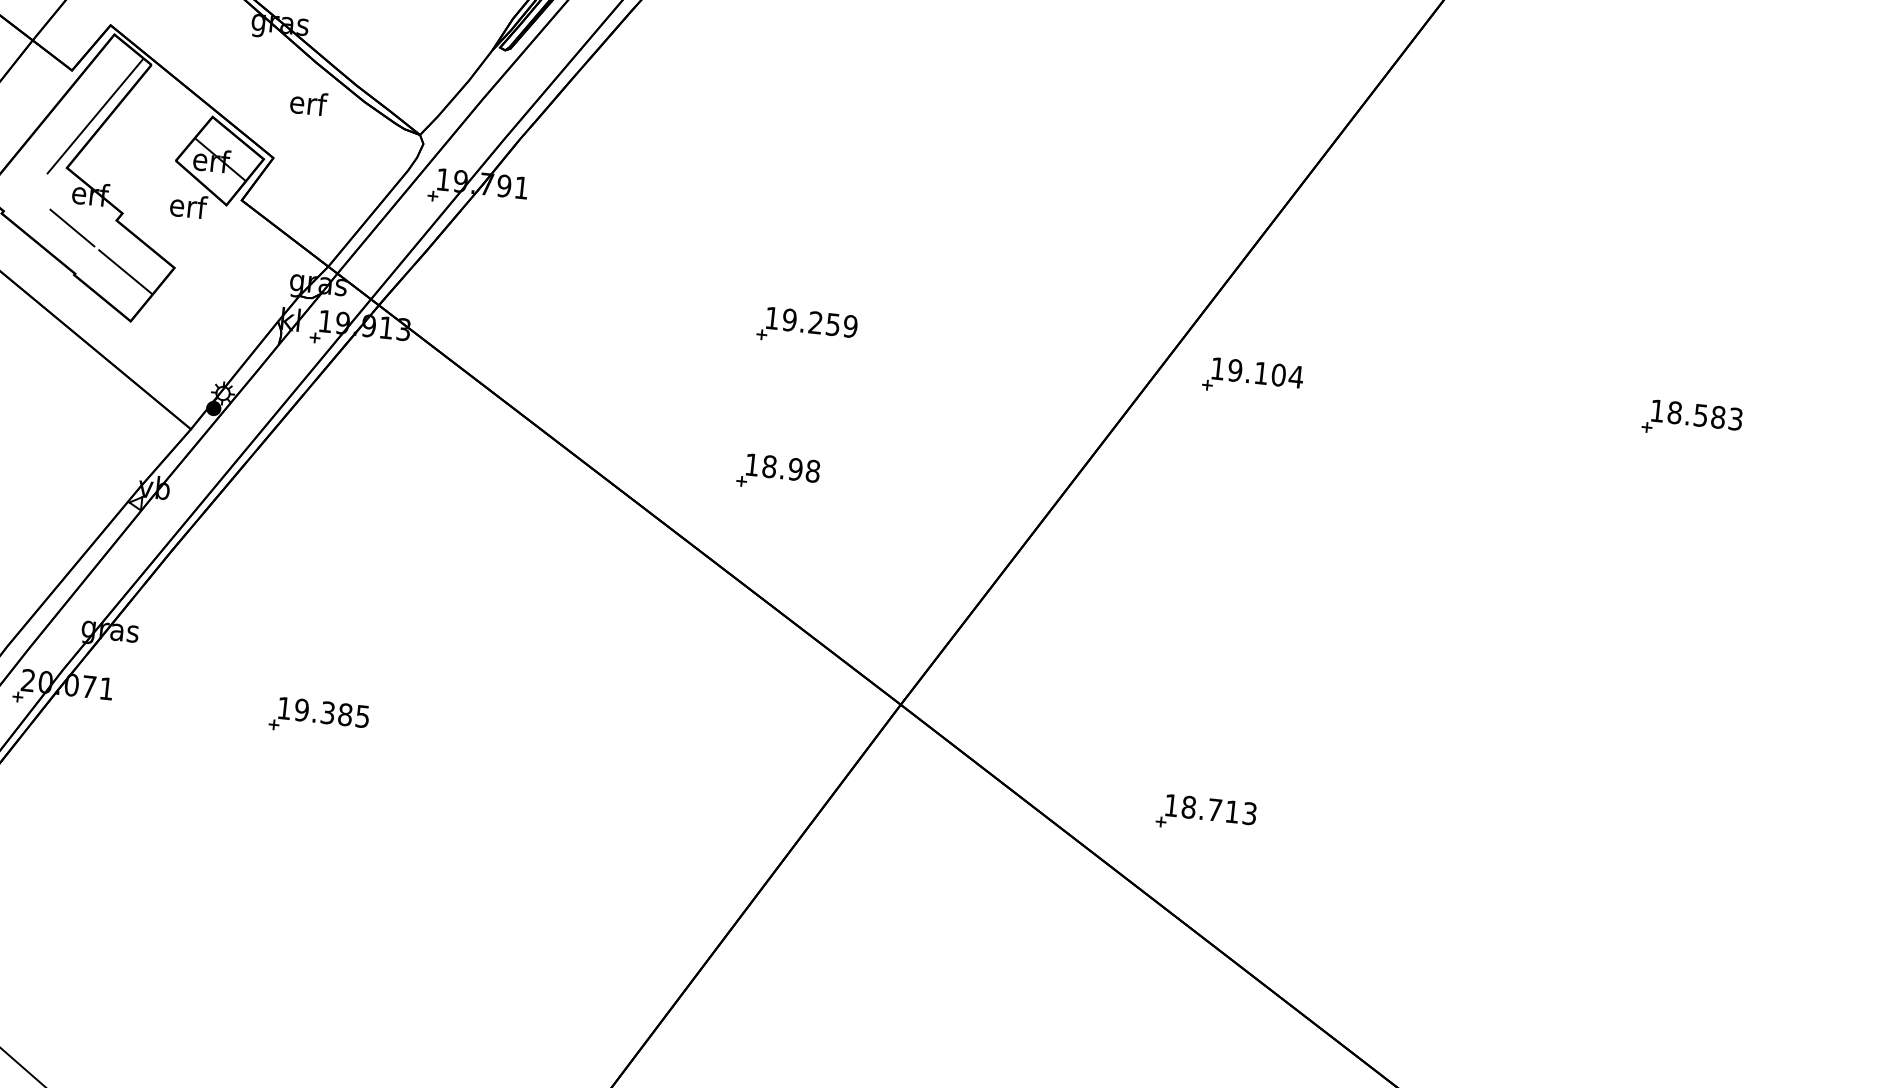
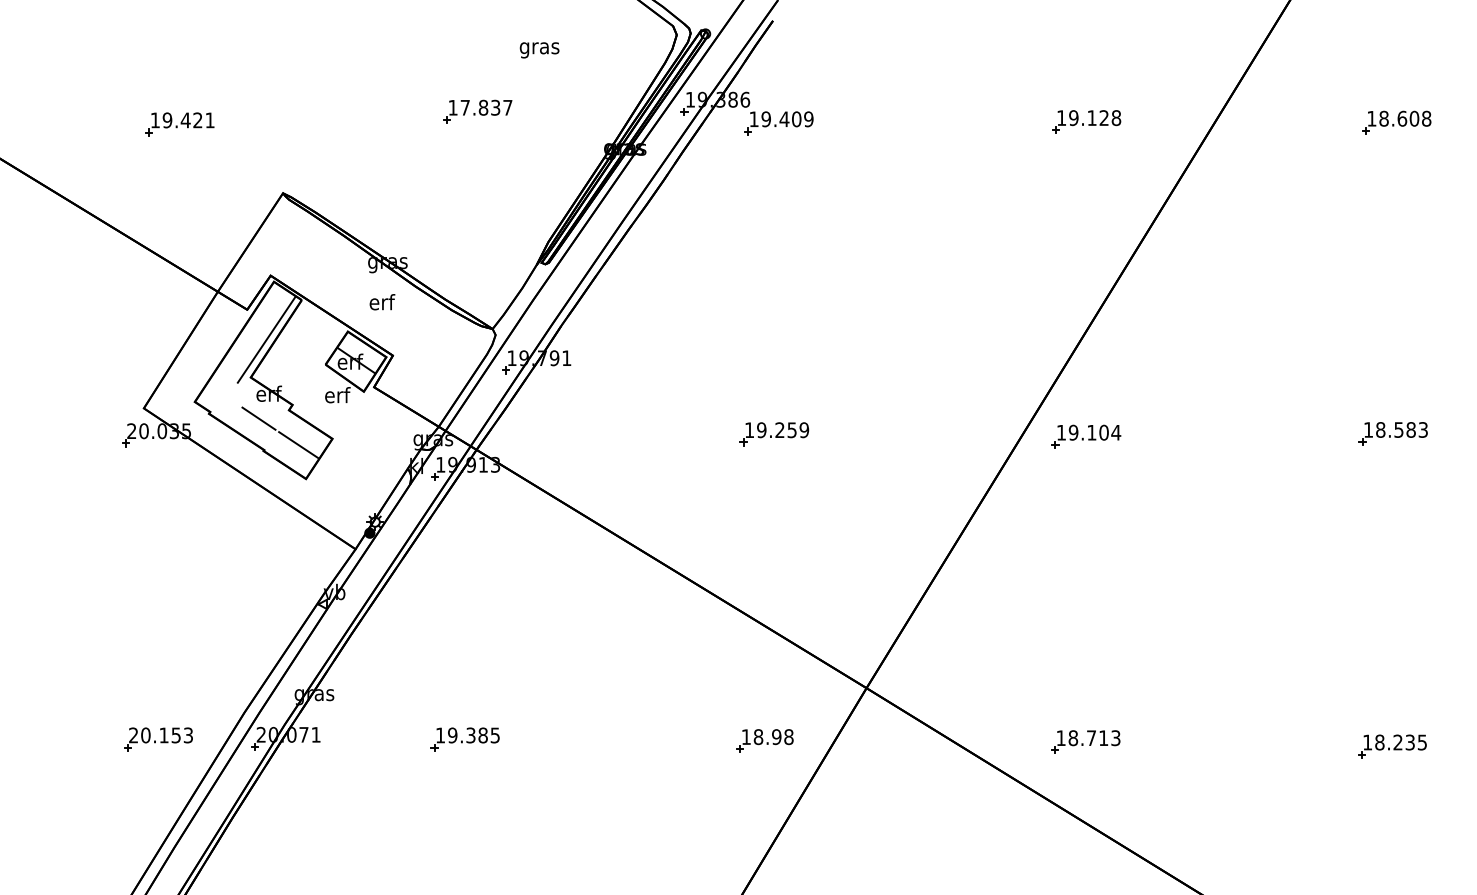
text: (308, 103) -> (382, 302), moved
part: (777, 472) -> (764, 740), moved
part: (1644, 867) -> (1392, 746), added

